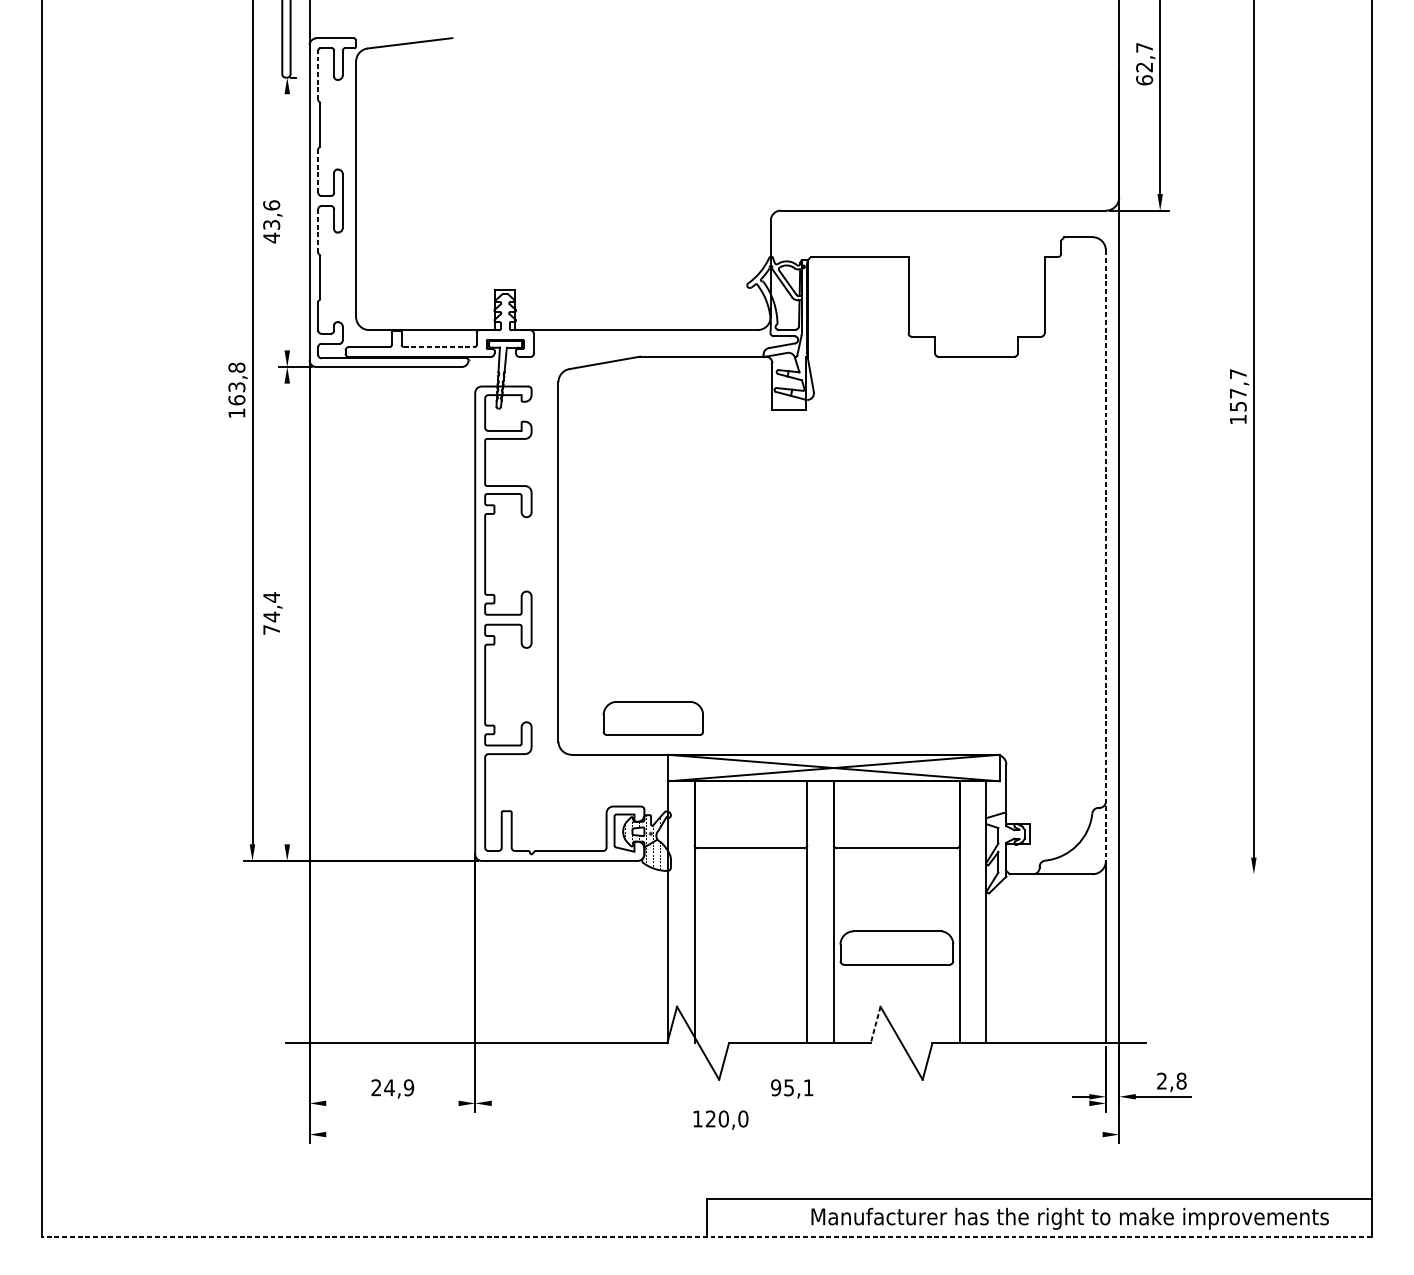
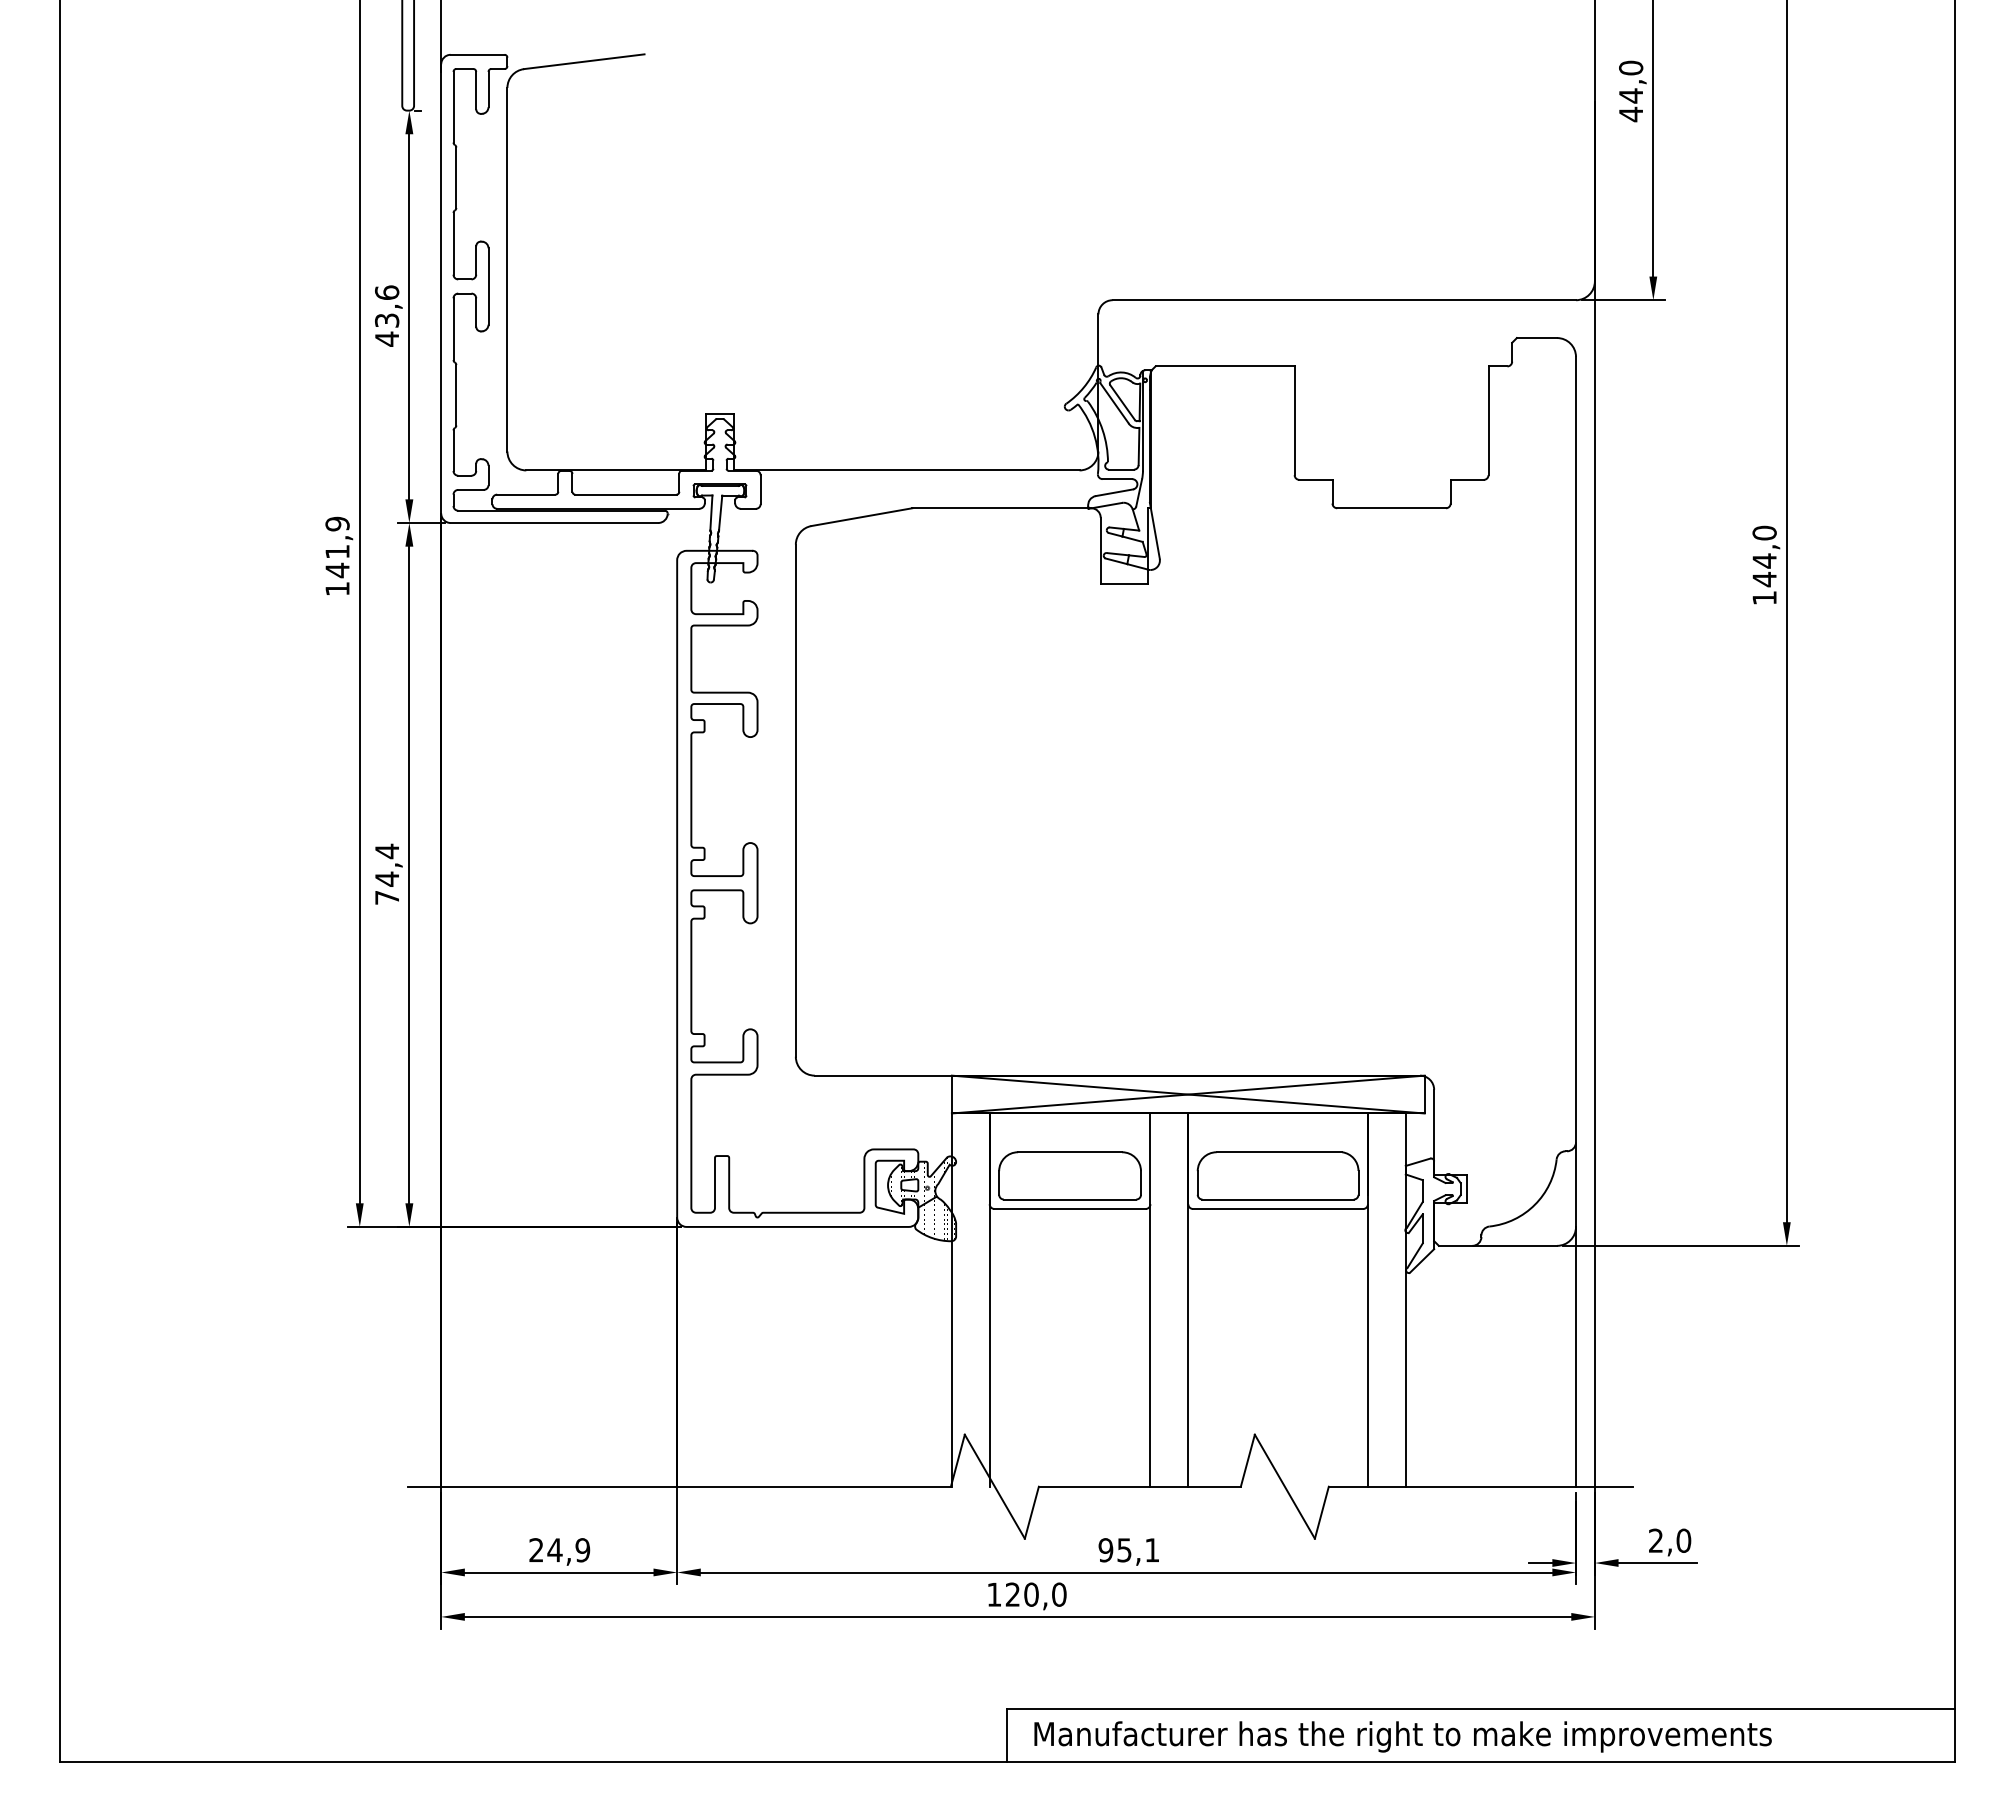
text: (1144, 64) -> (1631, 91), 62,7 -> 44,0
line: (318, 74) -> (453, 106), dashed -> solid
line: (318, 170) -> (453, 243), dashed -> solid
line: (287, 222) -> (409, 316), added
line: (318, 231) -> (453, 329), dashed -> solid
line: (438, 346) -> (625, 494), dashed -> solid
text: (236, 384) -> (337, 547), 163,8 -> 141,9
text: (1238, 390) -> (1764, 556), 157,7 -> 144,0
line: (1106, 555) -> (1576, 791), dashed -> solid
line: (287, 613) -> (409, 874), added
part: (652, 718) -> (1069, 1175), moved
line: (1179, 873) -> (1680, 1245), added
part: (896, 947) -> (1277, 1175), moved
line: (875, 1024) -> (1247, 1460), dashed -> solid
text: (1181, 1080) -> (1683, 1540), 2,8 -> 2,0
line: (391, 1103) -> (558, 1572), added
line: (790, 1103) -> (1126, 1572), added
line: (714, 1134) -> (1017, 1616), added
text: (1069, 1218) -> (1402, 1736), moved
line: (706, 1236) -> (1006, 1762), dashed -> solid

